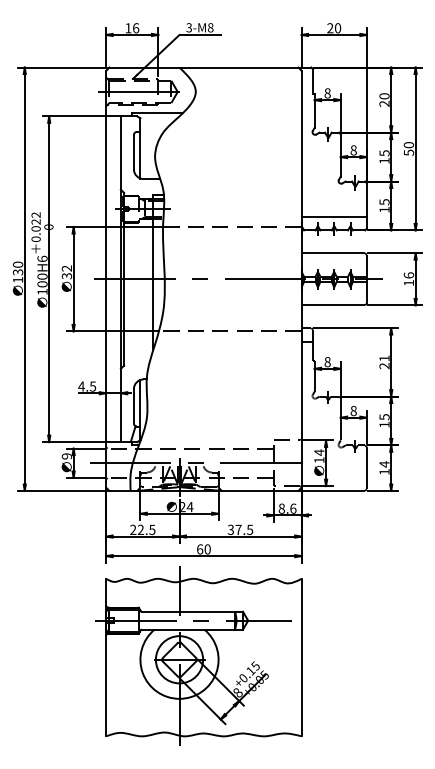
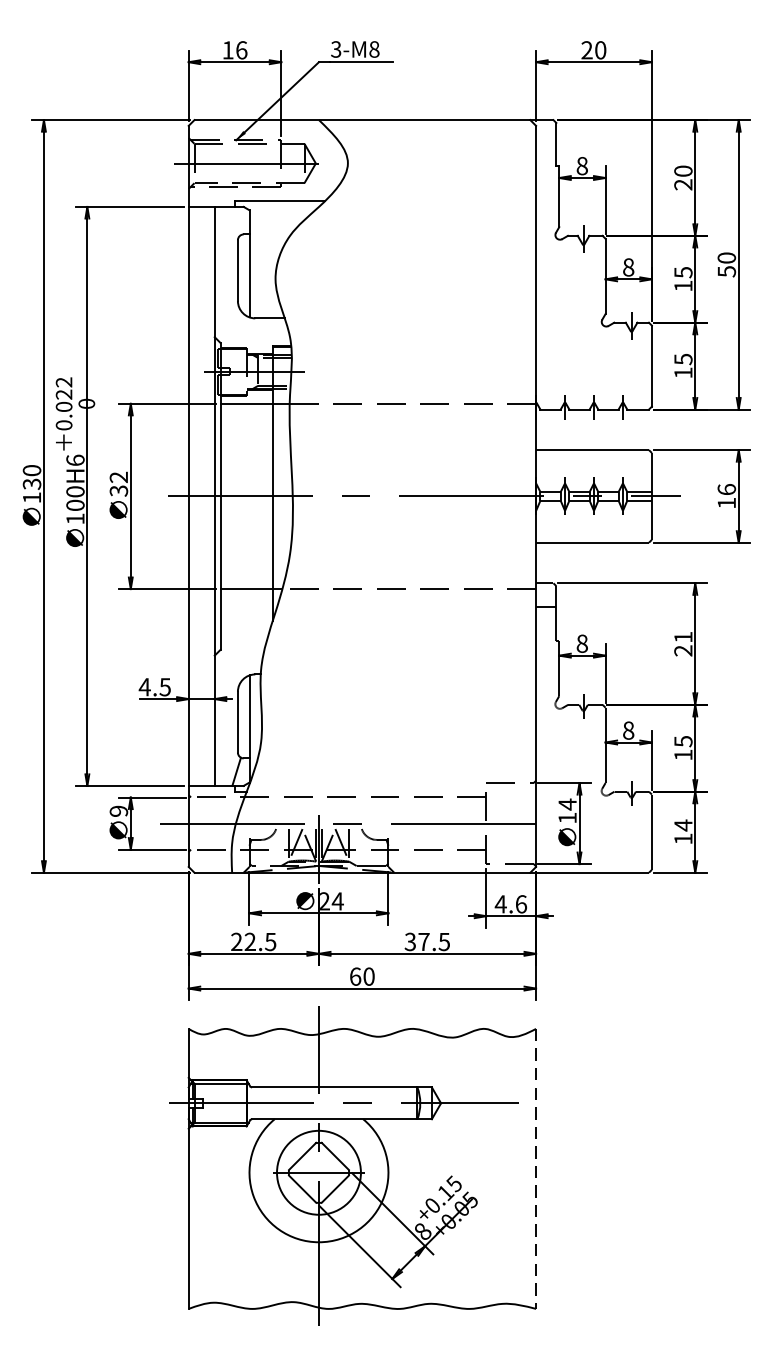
line: (333, 216) -> (592, 384), removed
text: (281, 508) -> (500, 903), 8.6 -> 4.6
line: (301, 657) -> (535, 1168), solid -> dashed

